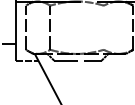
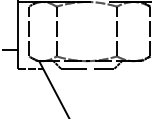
line: (104, 27) -> (117, 31), added

